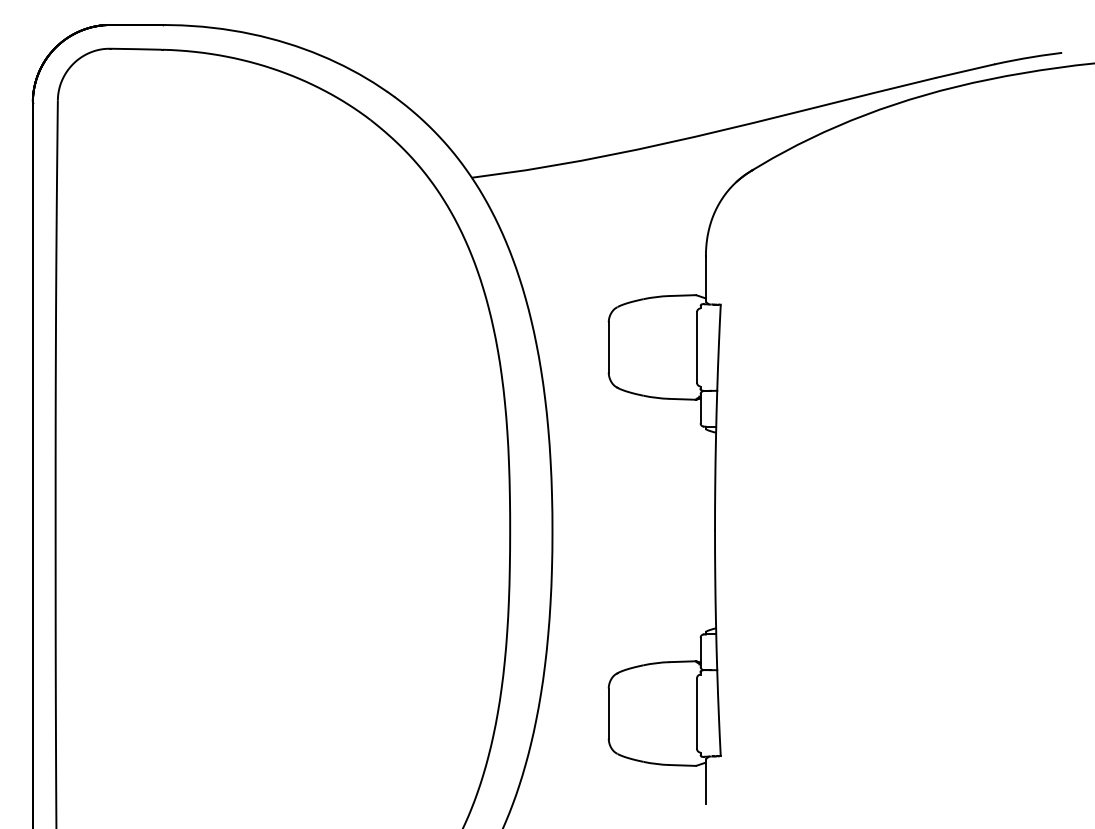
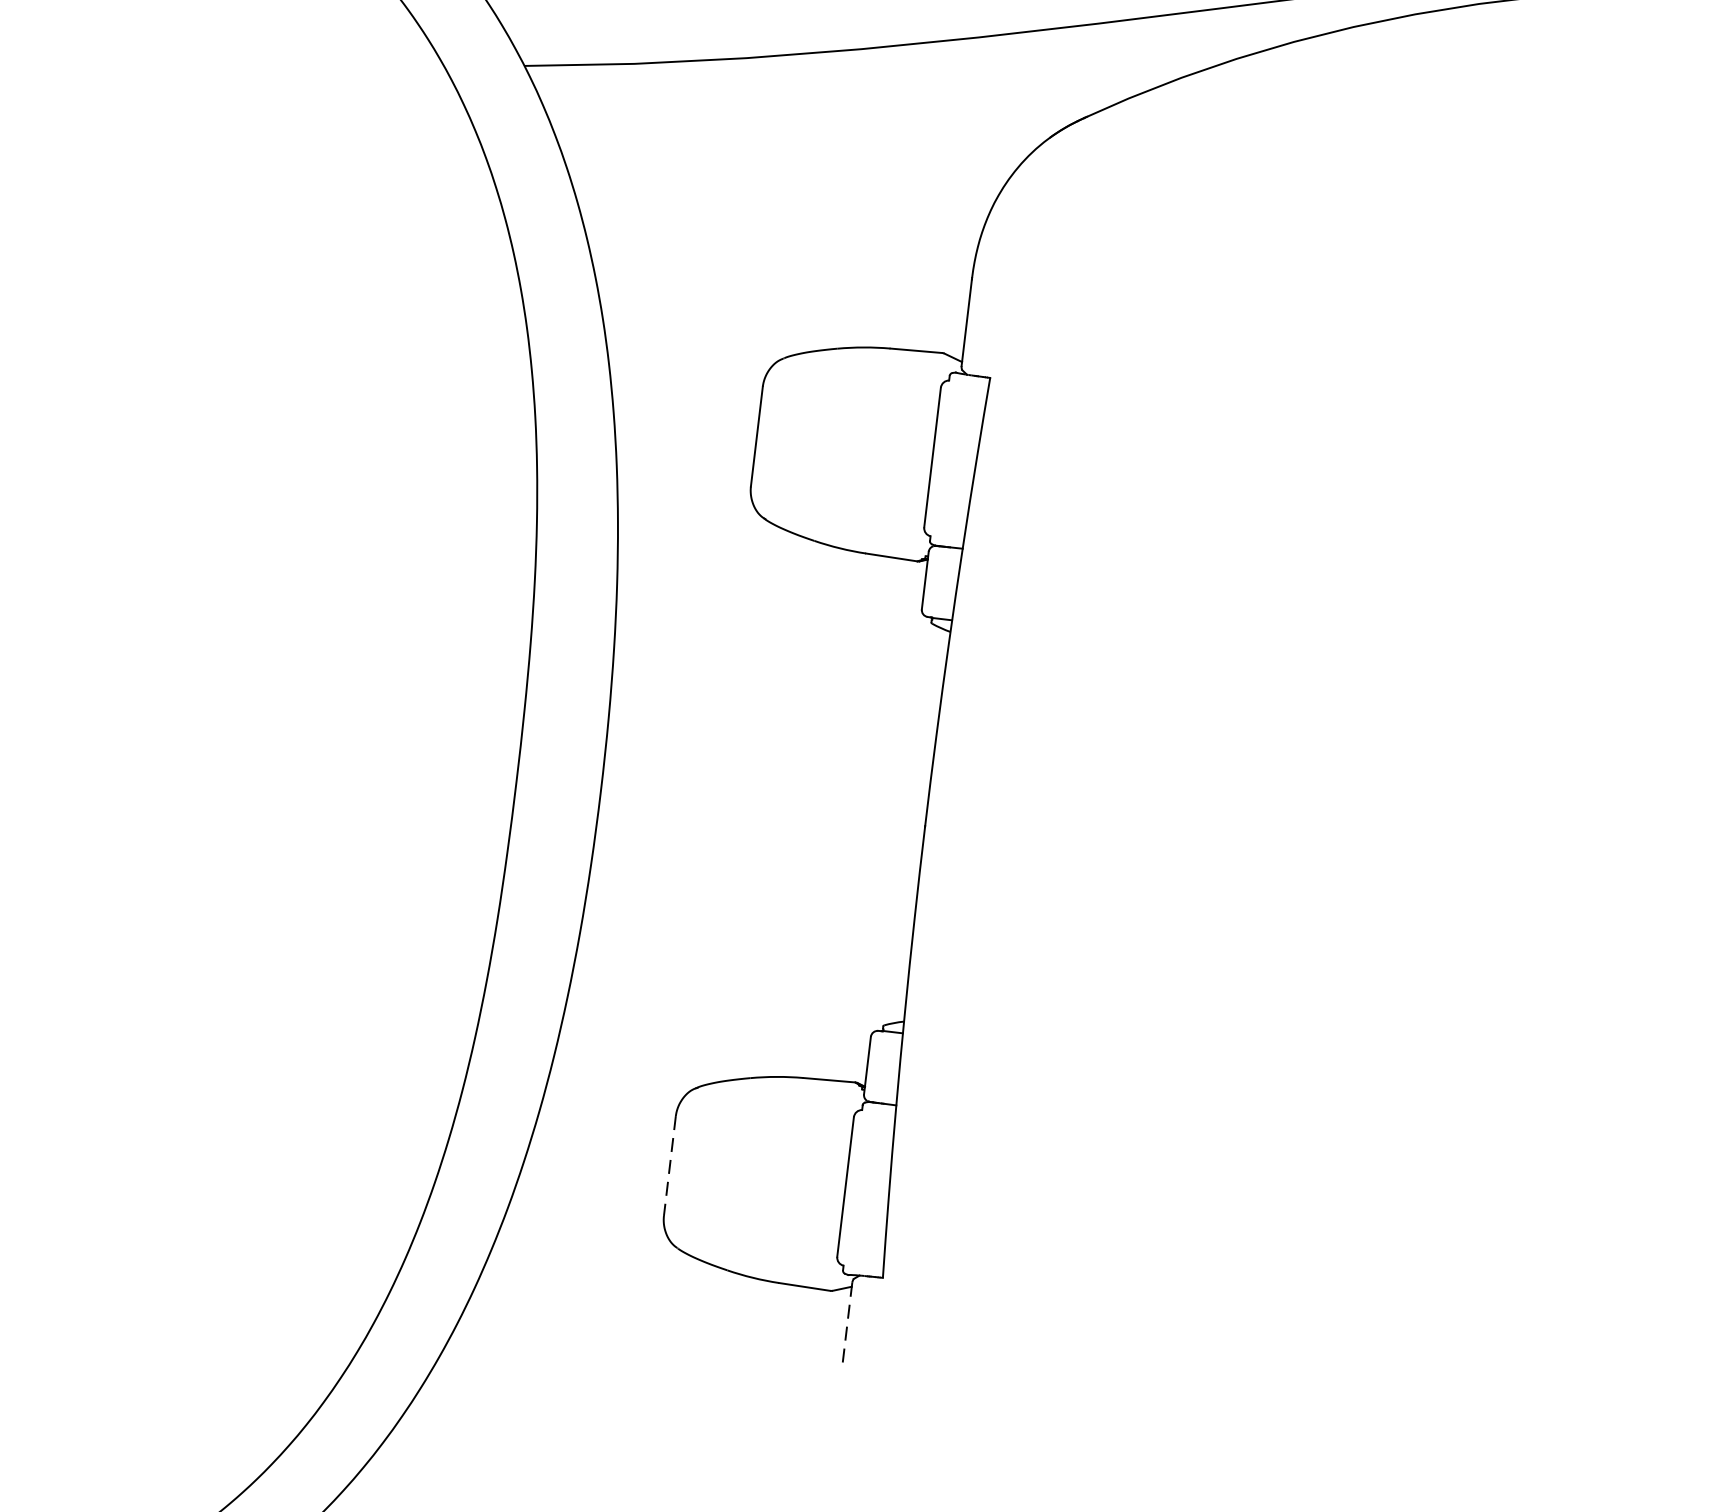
line: (608, 714) -> (669, 1167), solid -> dashed
line: (705, 782) -> (846, 1326), solid -> dashed

